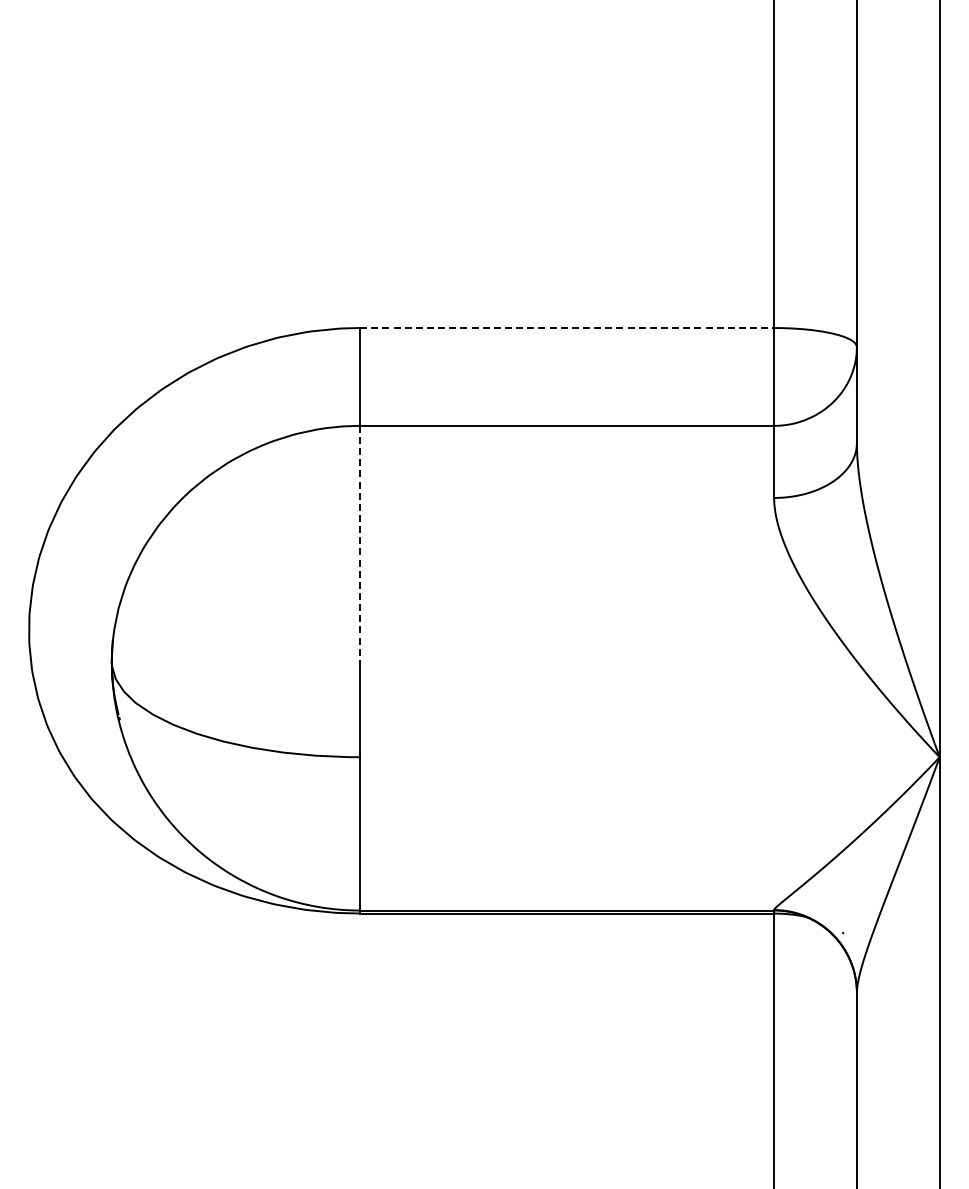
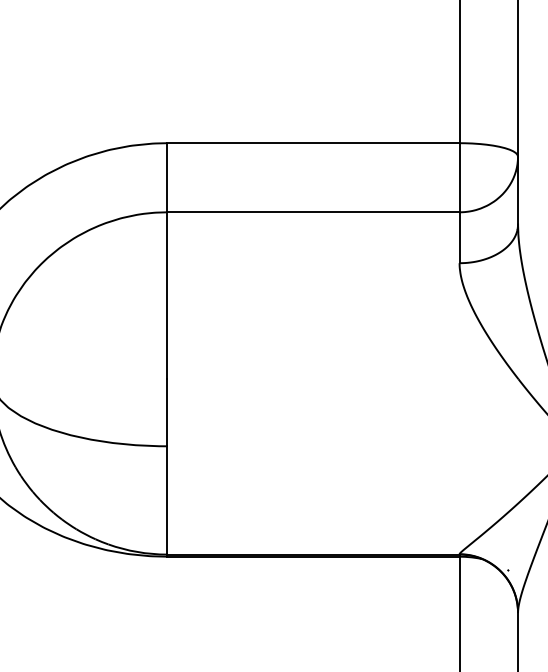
line: (567, 328) -> (313, 143), dashed -> solid
line: (360, 544) -> (167, 296), dashed -> solid

